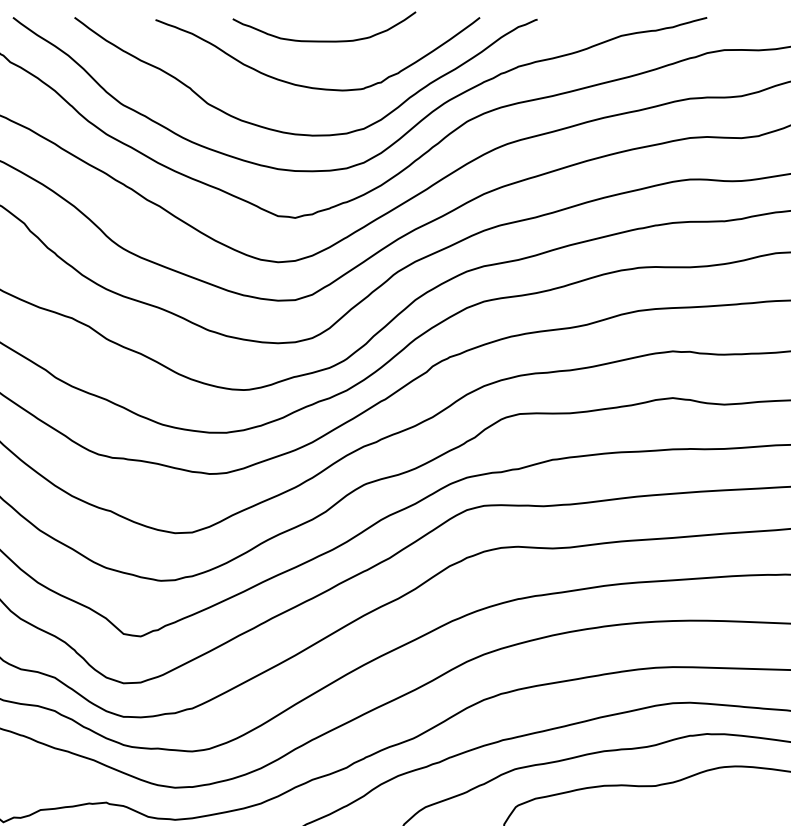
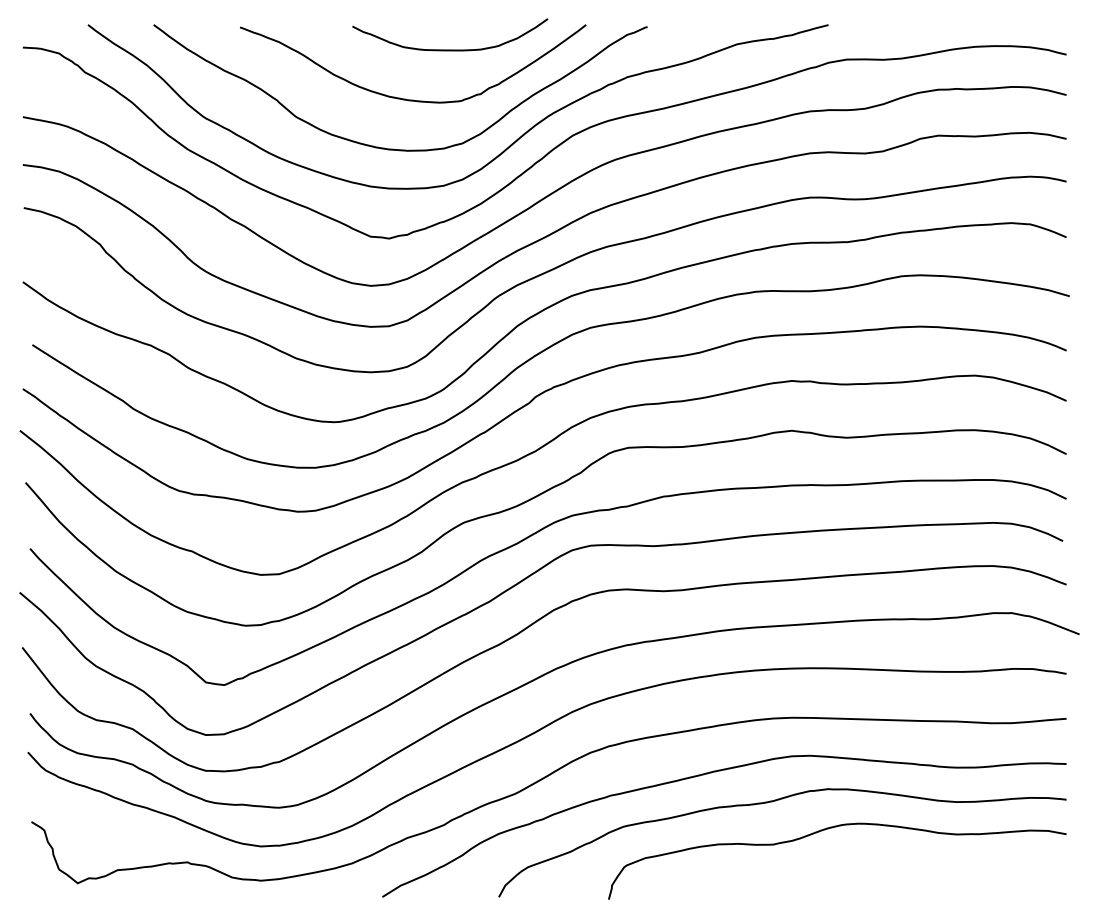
curve: (324, 40) -> (450, 49), moved

